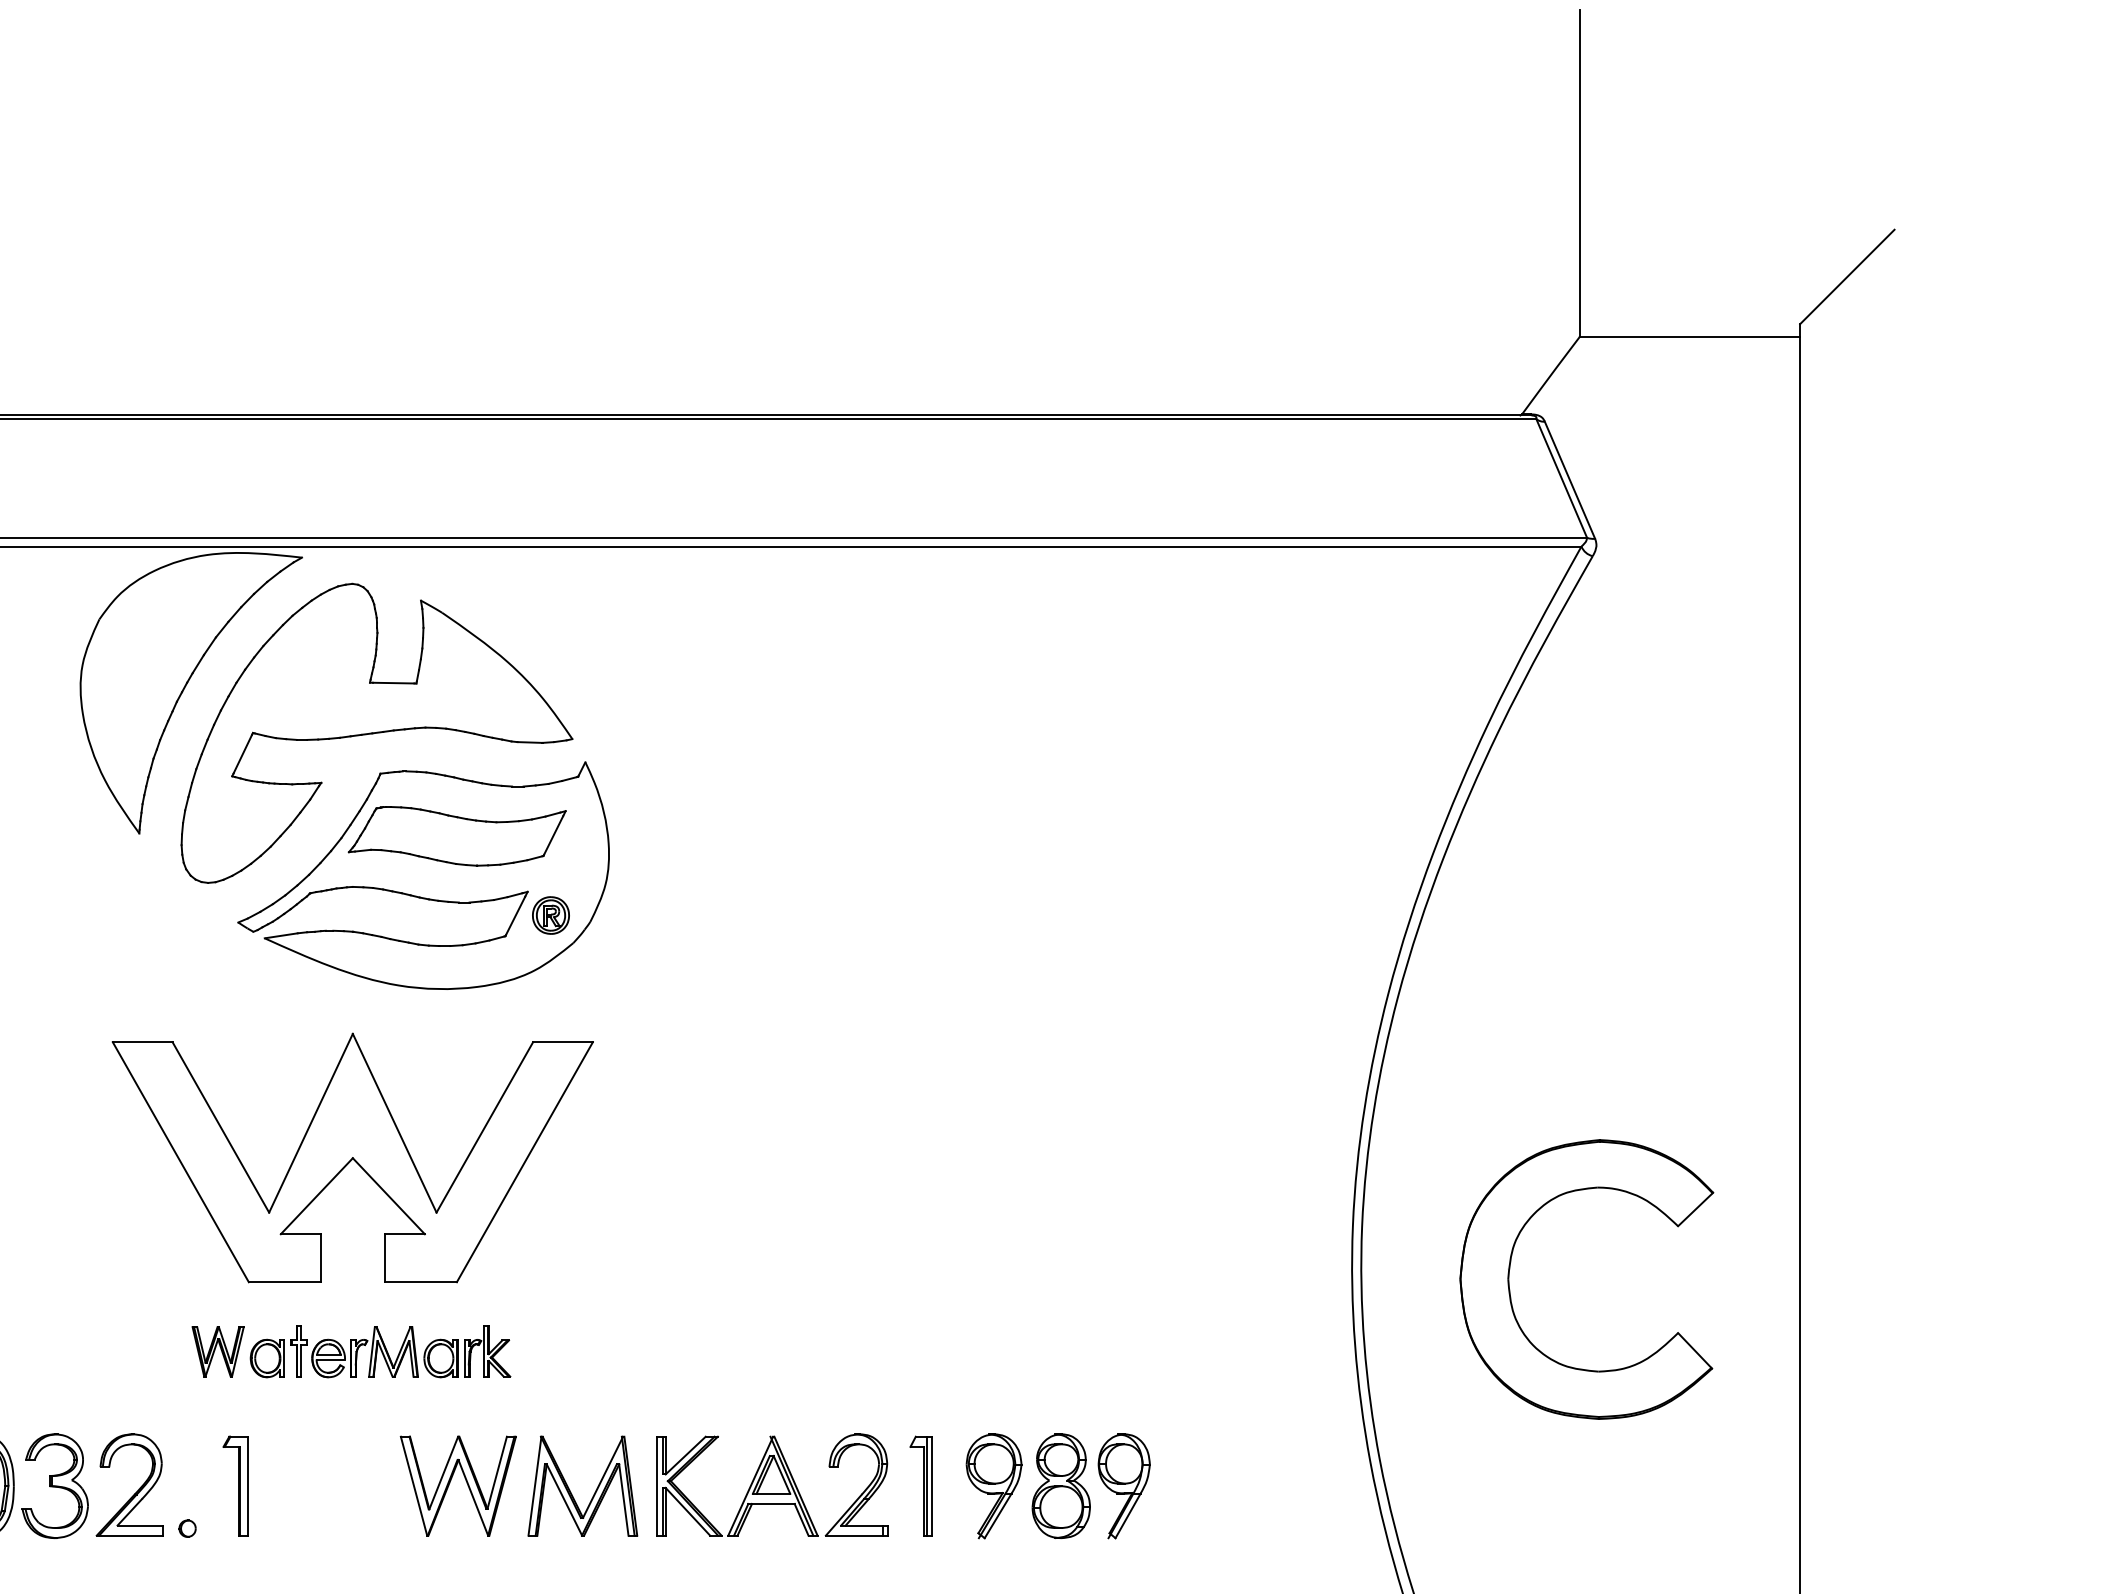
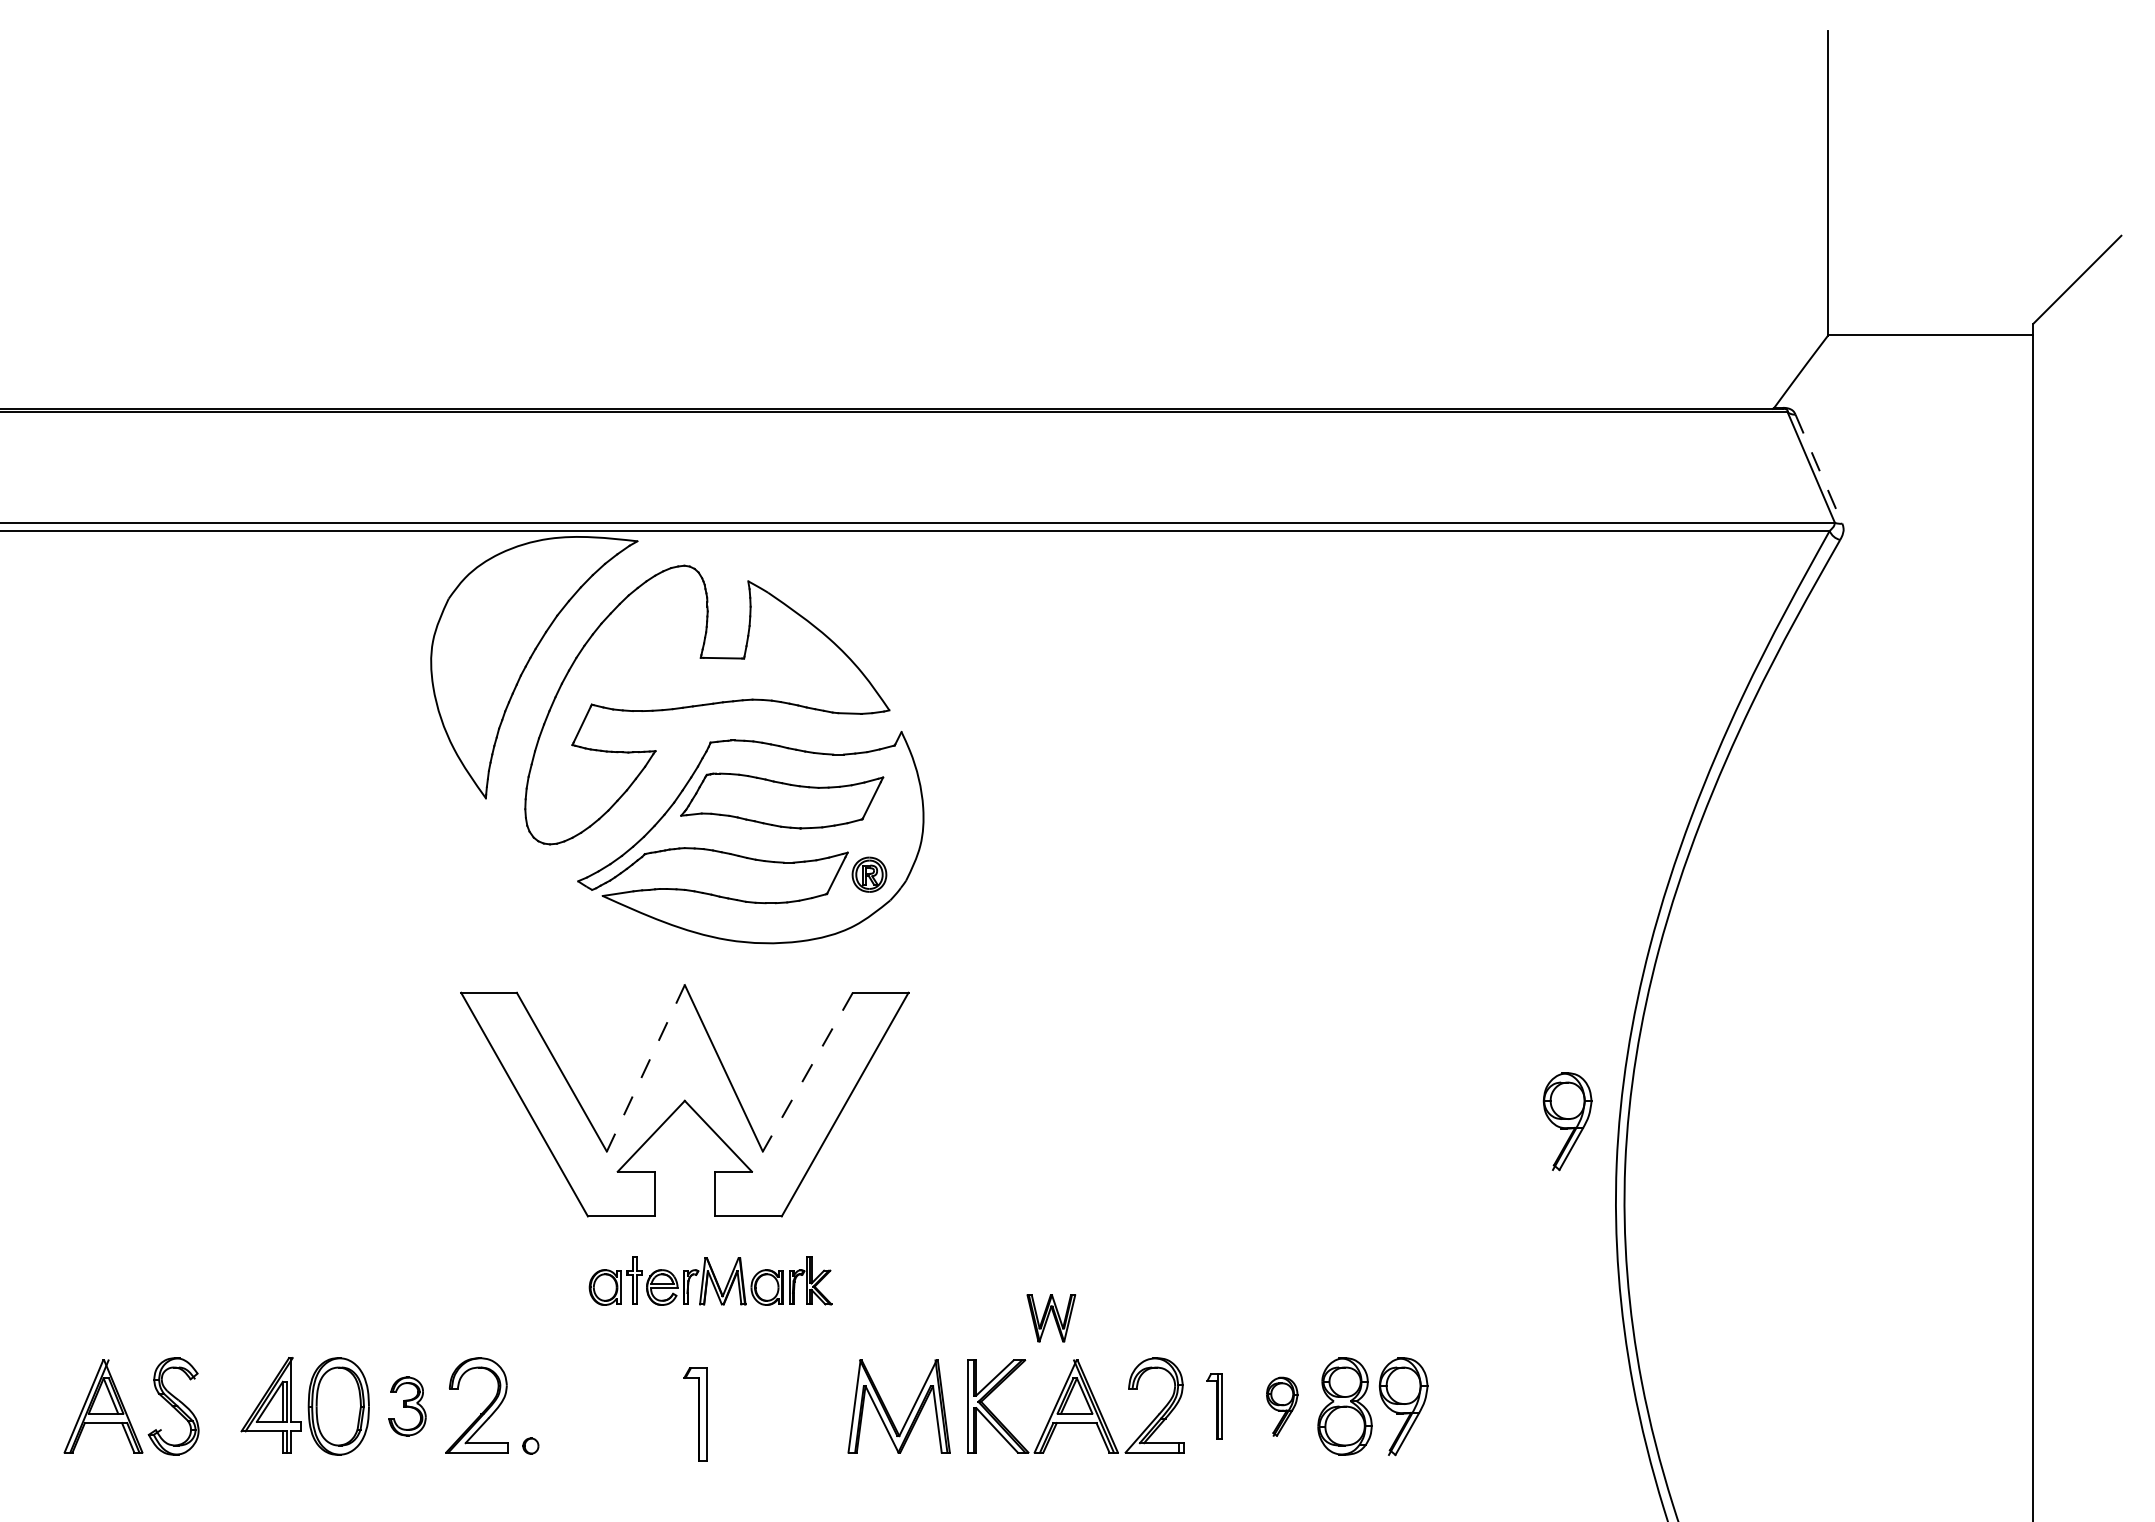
line: (1570, 480) -> (1819, 469), solid -> dashed
line: (310, 1123) -> (645, 1068), solid -> dashed
line: (484, 1127) -> (807, 1072), solid -> dashed
part: (1300, 1180) -> (1567, 1121), added
part: (1510, 1270) -> (1763, 1205), removed
part: (218, 1352) -> (1051, 1318), moved
part: (451, 1481) -> (776, 1402), removed
part: (55, 1486) -> (407, 1406), size x0.6
part: (235, 1486) -> (695, 1414), moved
part: (921, 1486) -> (1214, 1406), size x0.7
part: (993, 1486) -> (1281, 1406), size x0.6

